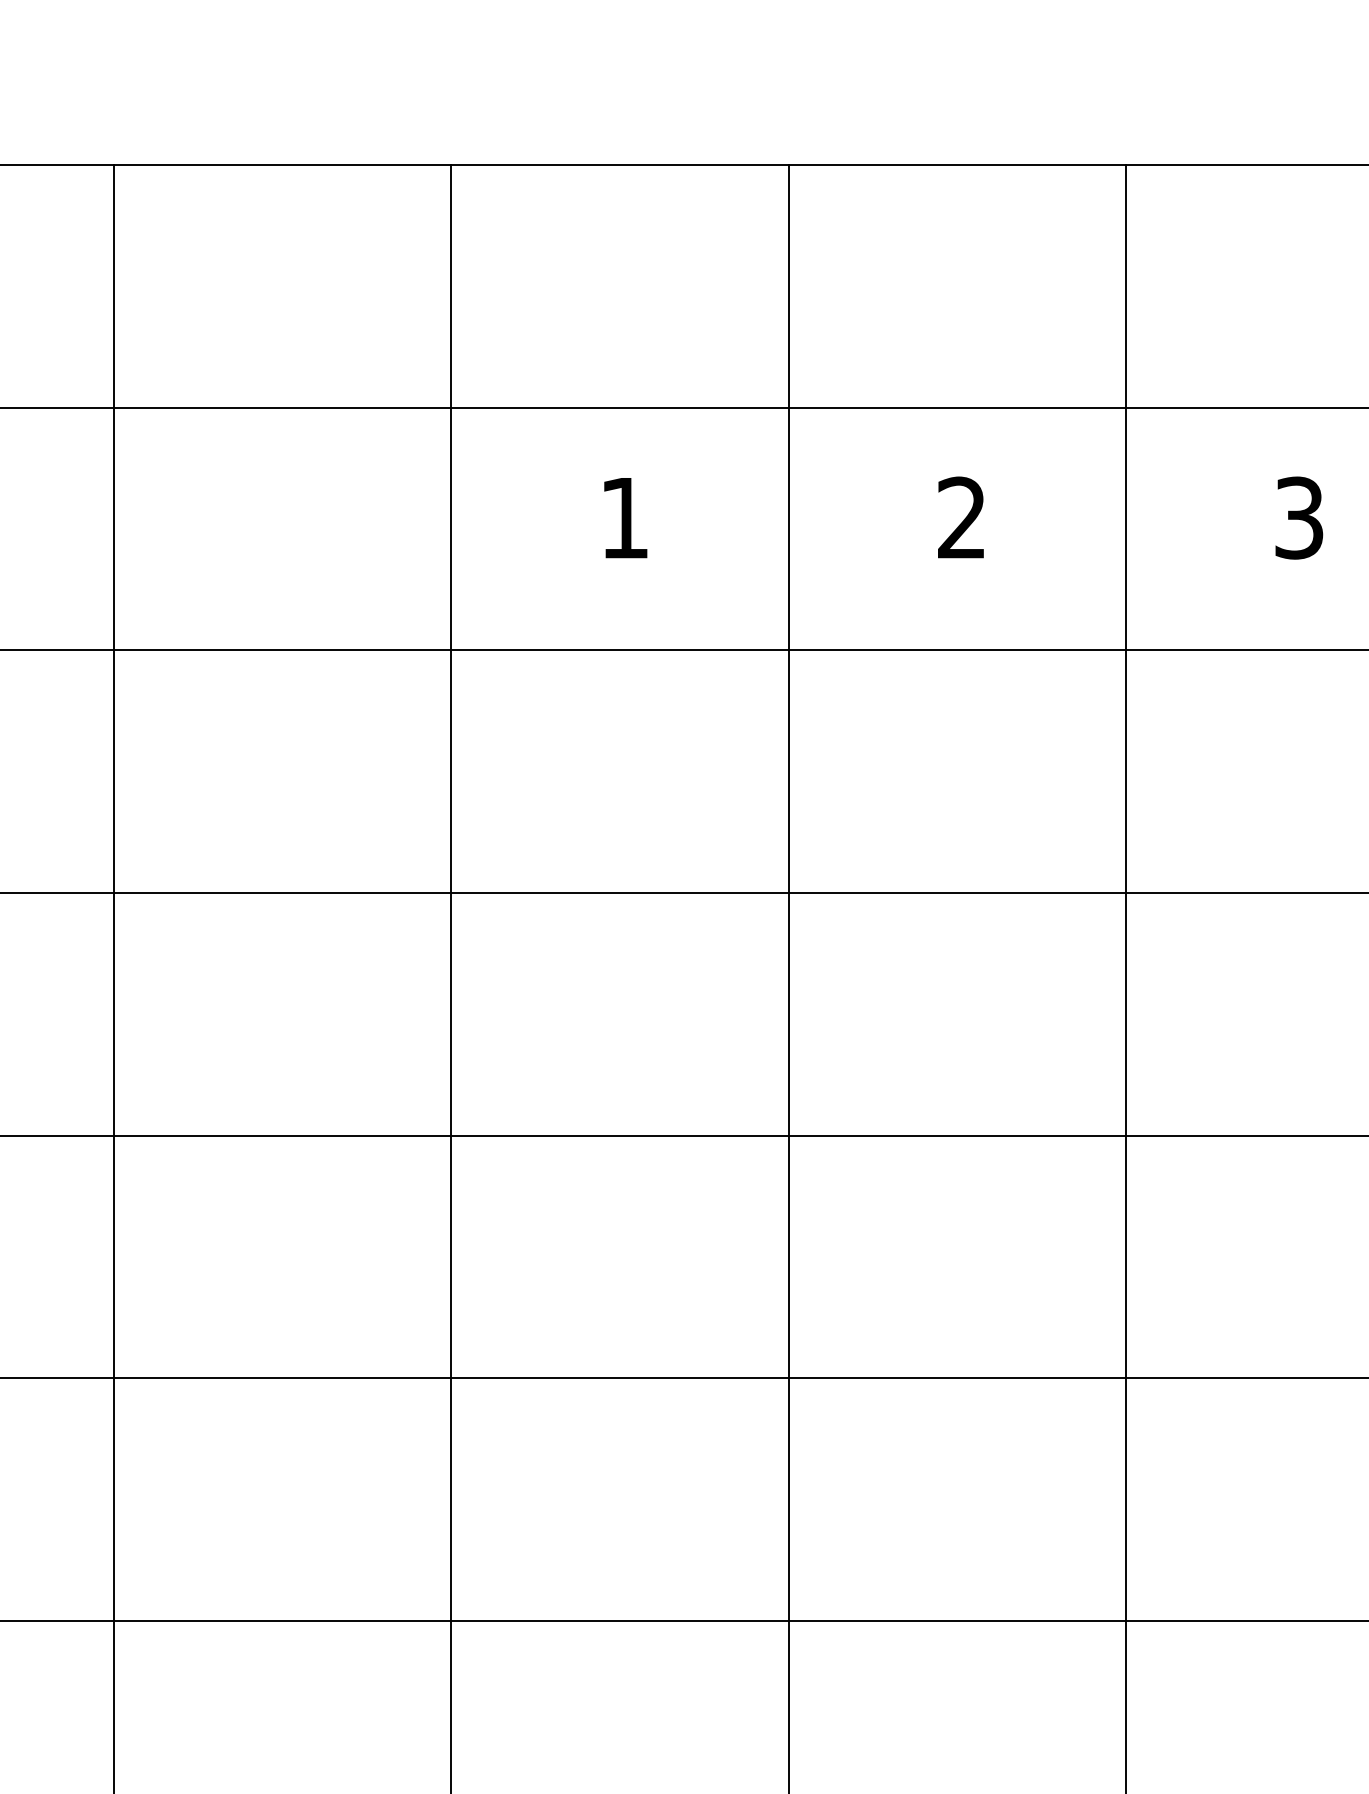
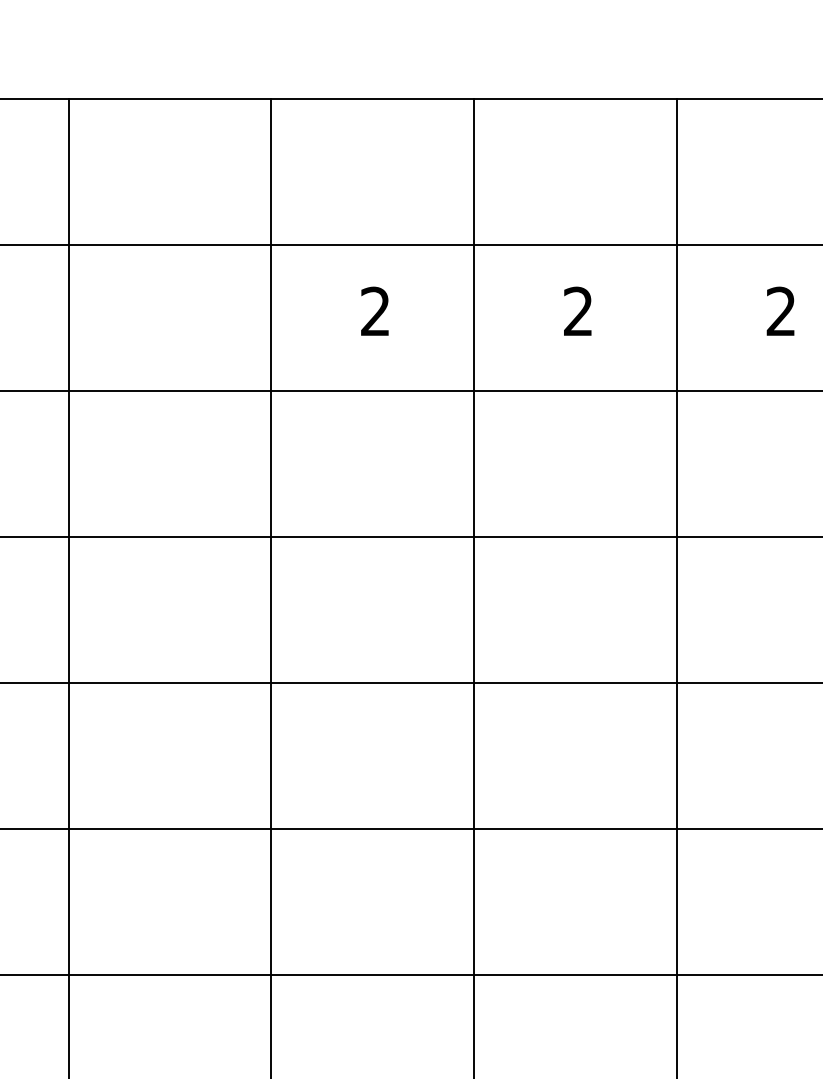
text: (624, 516) -> (375, 310), 1 -> 2
text: (1298, 517) -> (780, 311), 3 -> 2

